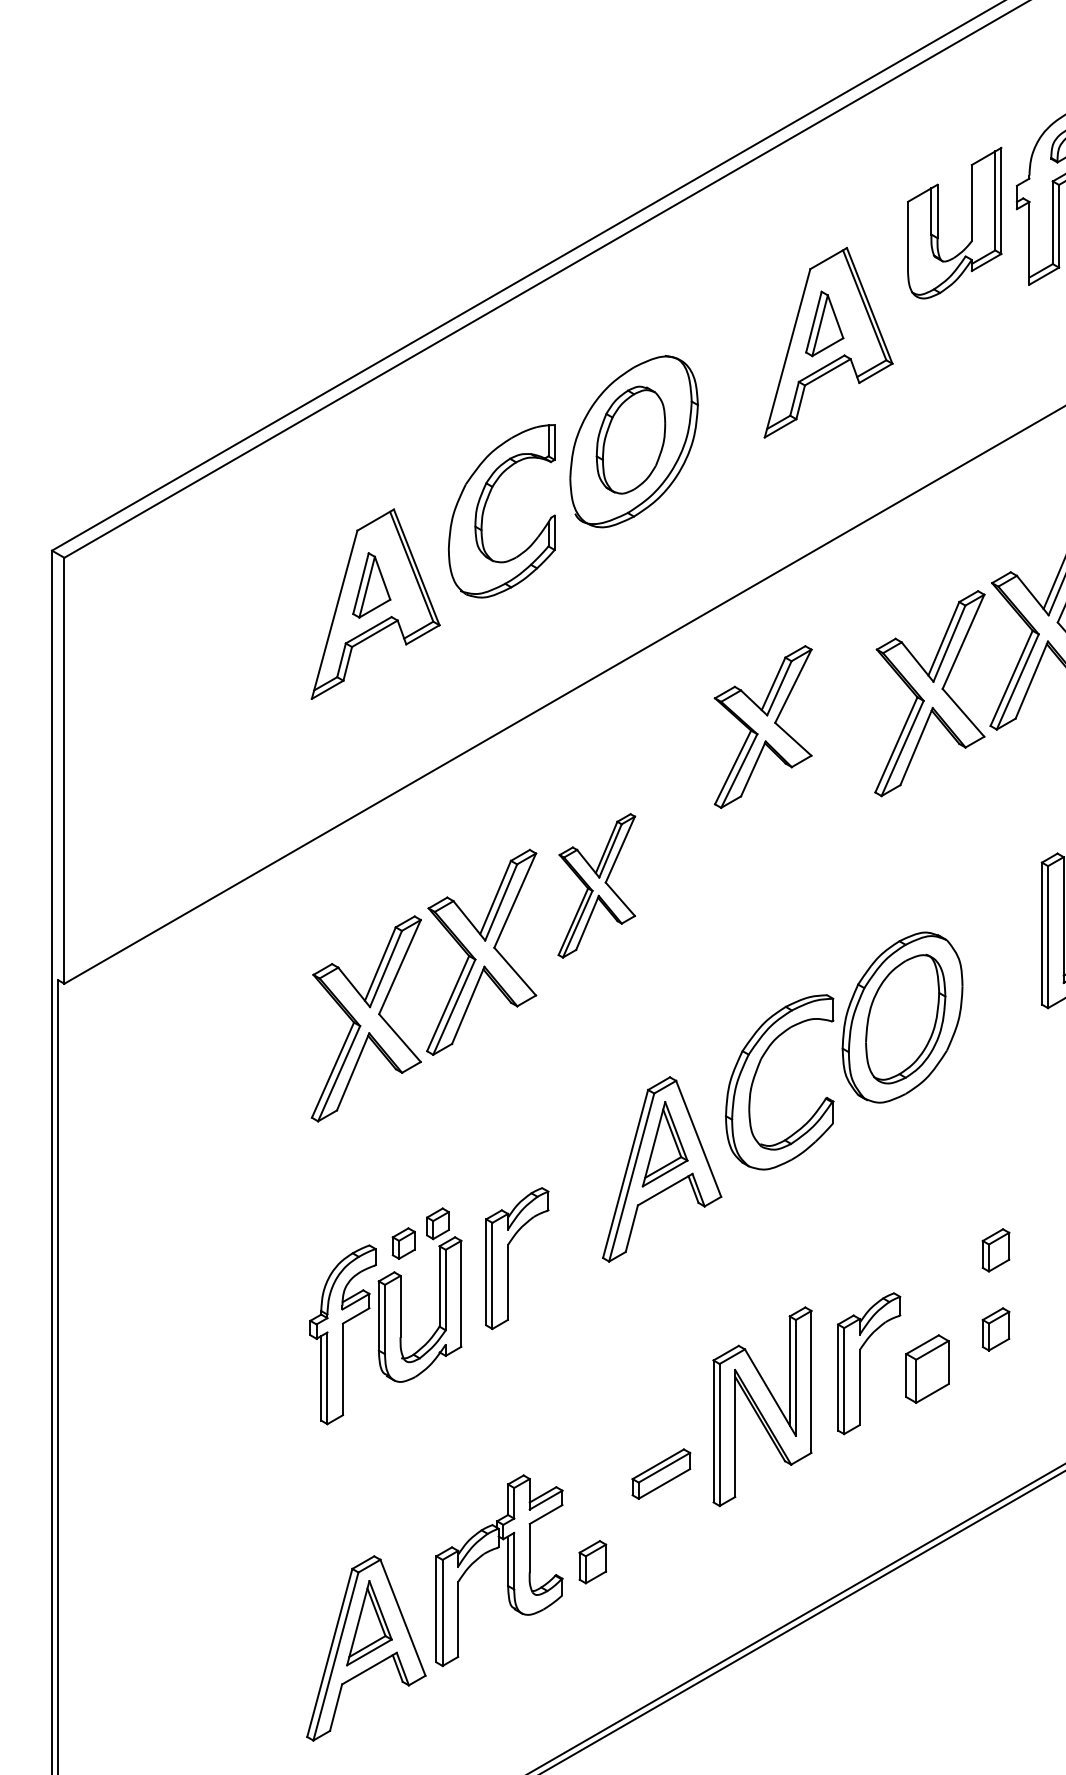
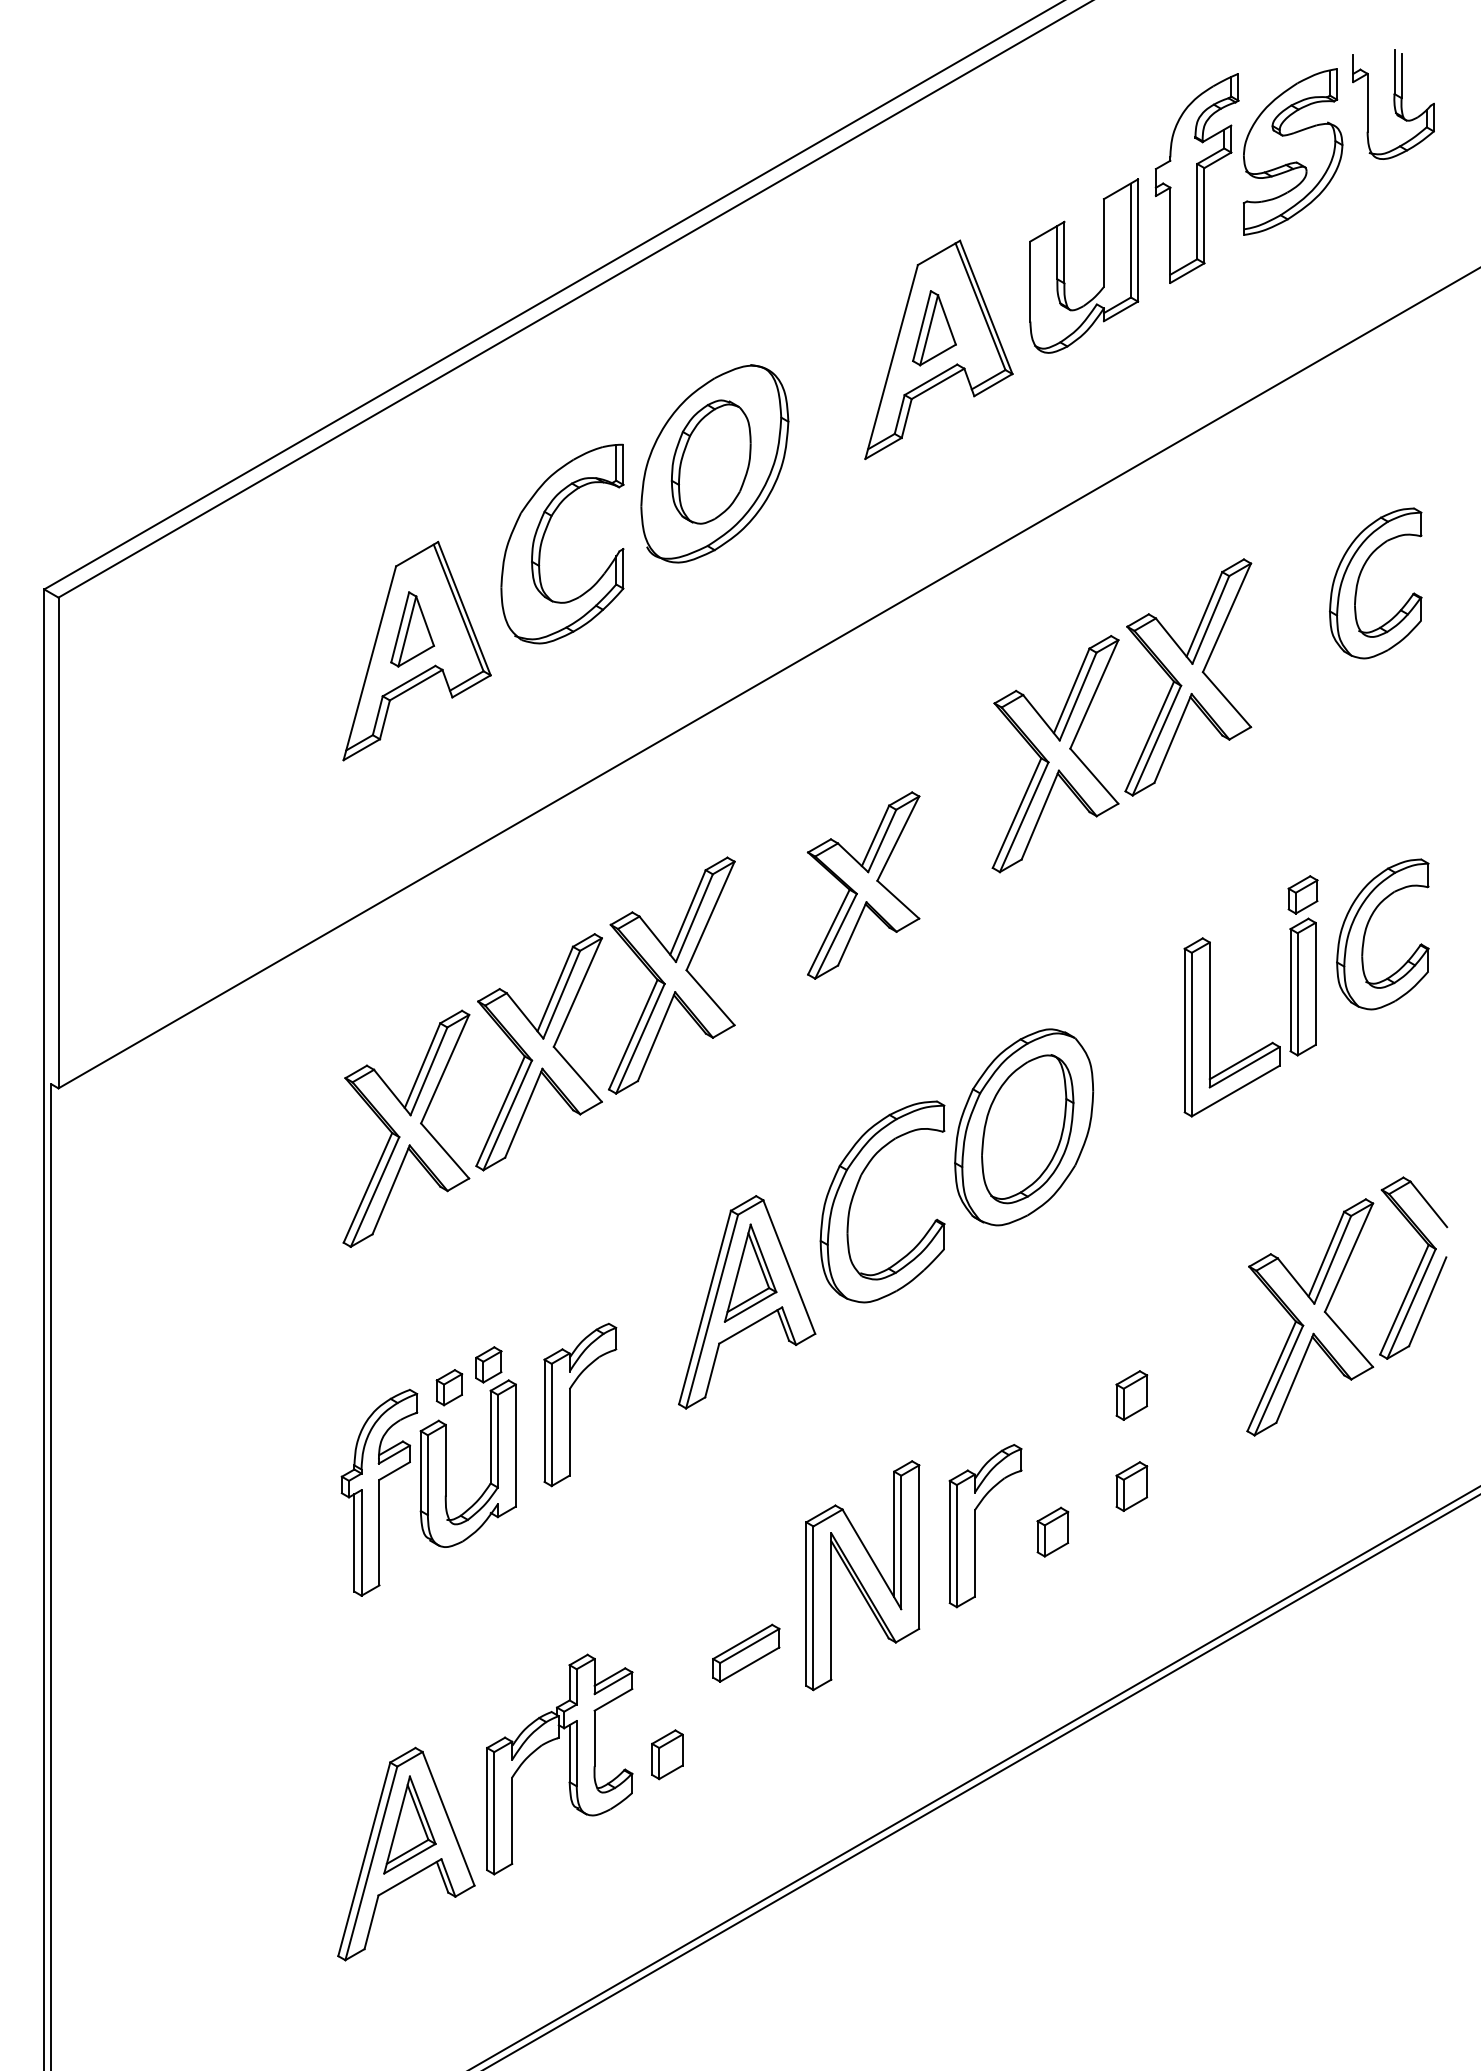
part: (971, 222) -> (1103, 265), moved
part: (763, 726) -> (863, 885), moved
part: (596, 885) -> (671, 975), size x1.43
part: (927, 1368) -> (1052, 1531), size x0.62

